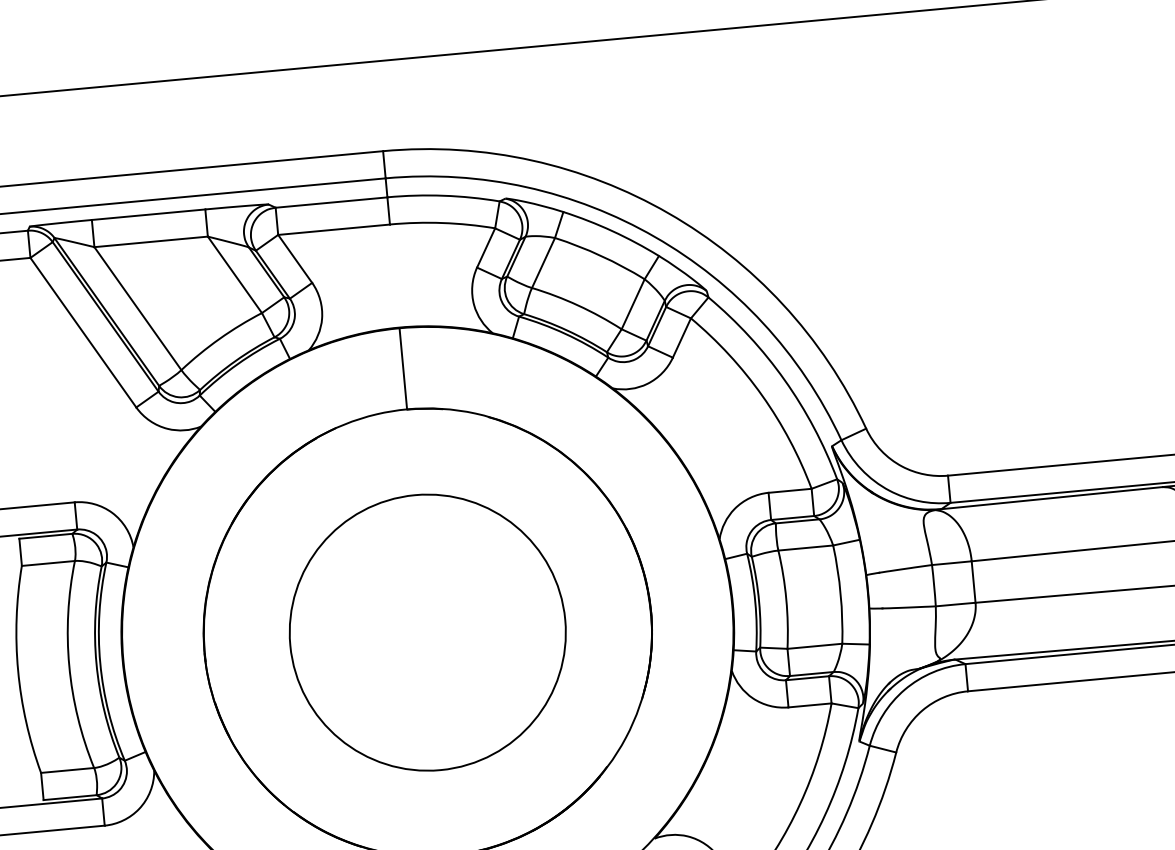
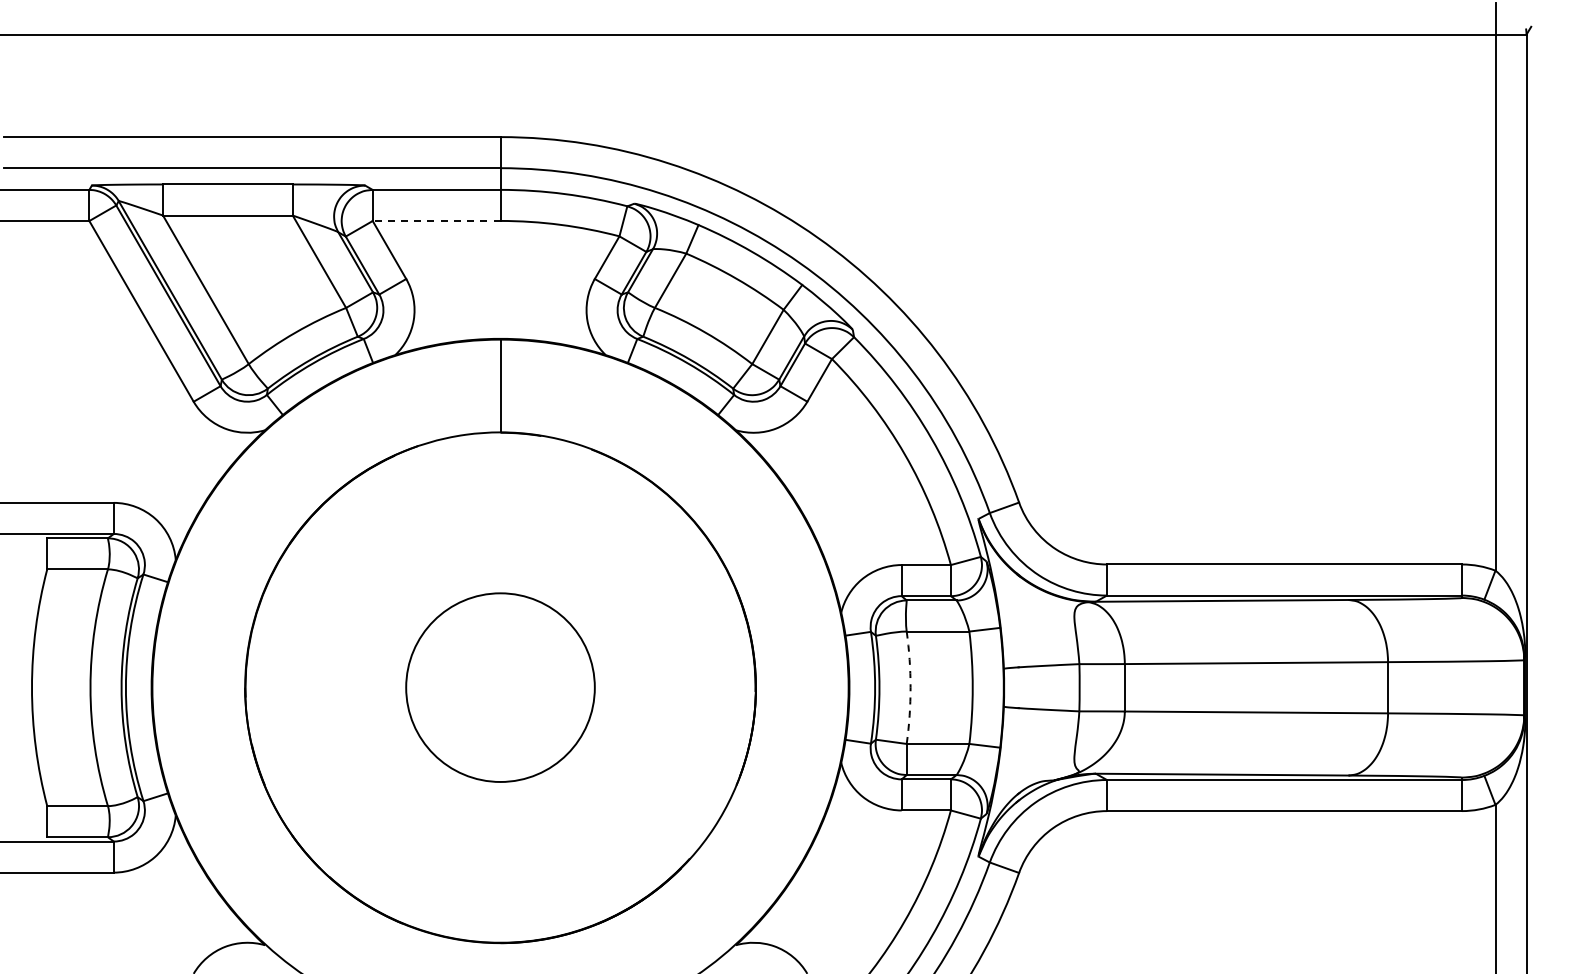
line: (333, 230) -> (436, 221), solid -> dashed
arc: (786, 599) -> (910, 687), solid -> dashed
circle: (427, 632) -> (500, 687), size x0.6

